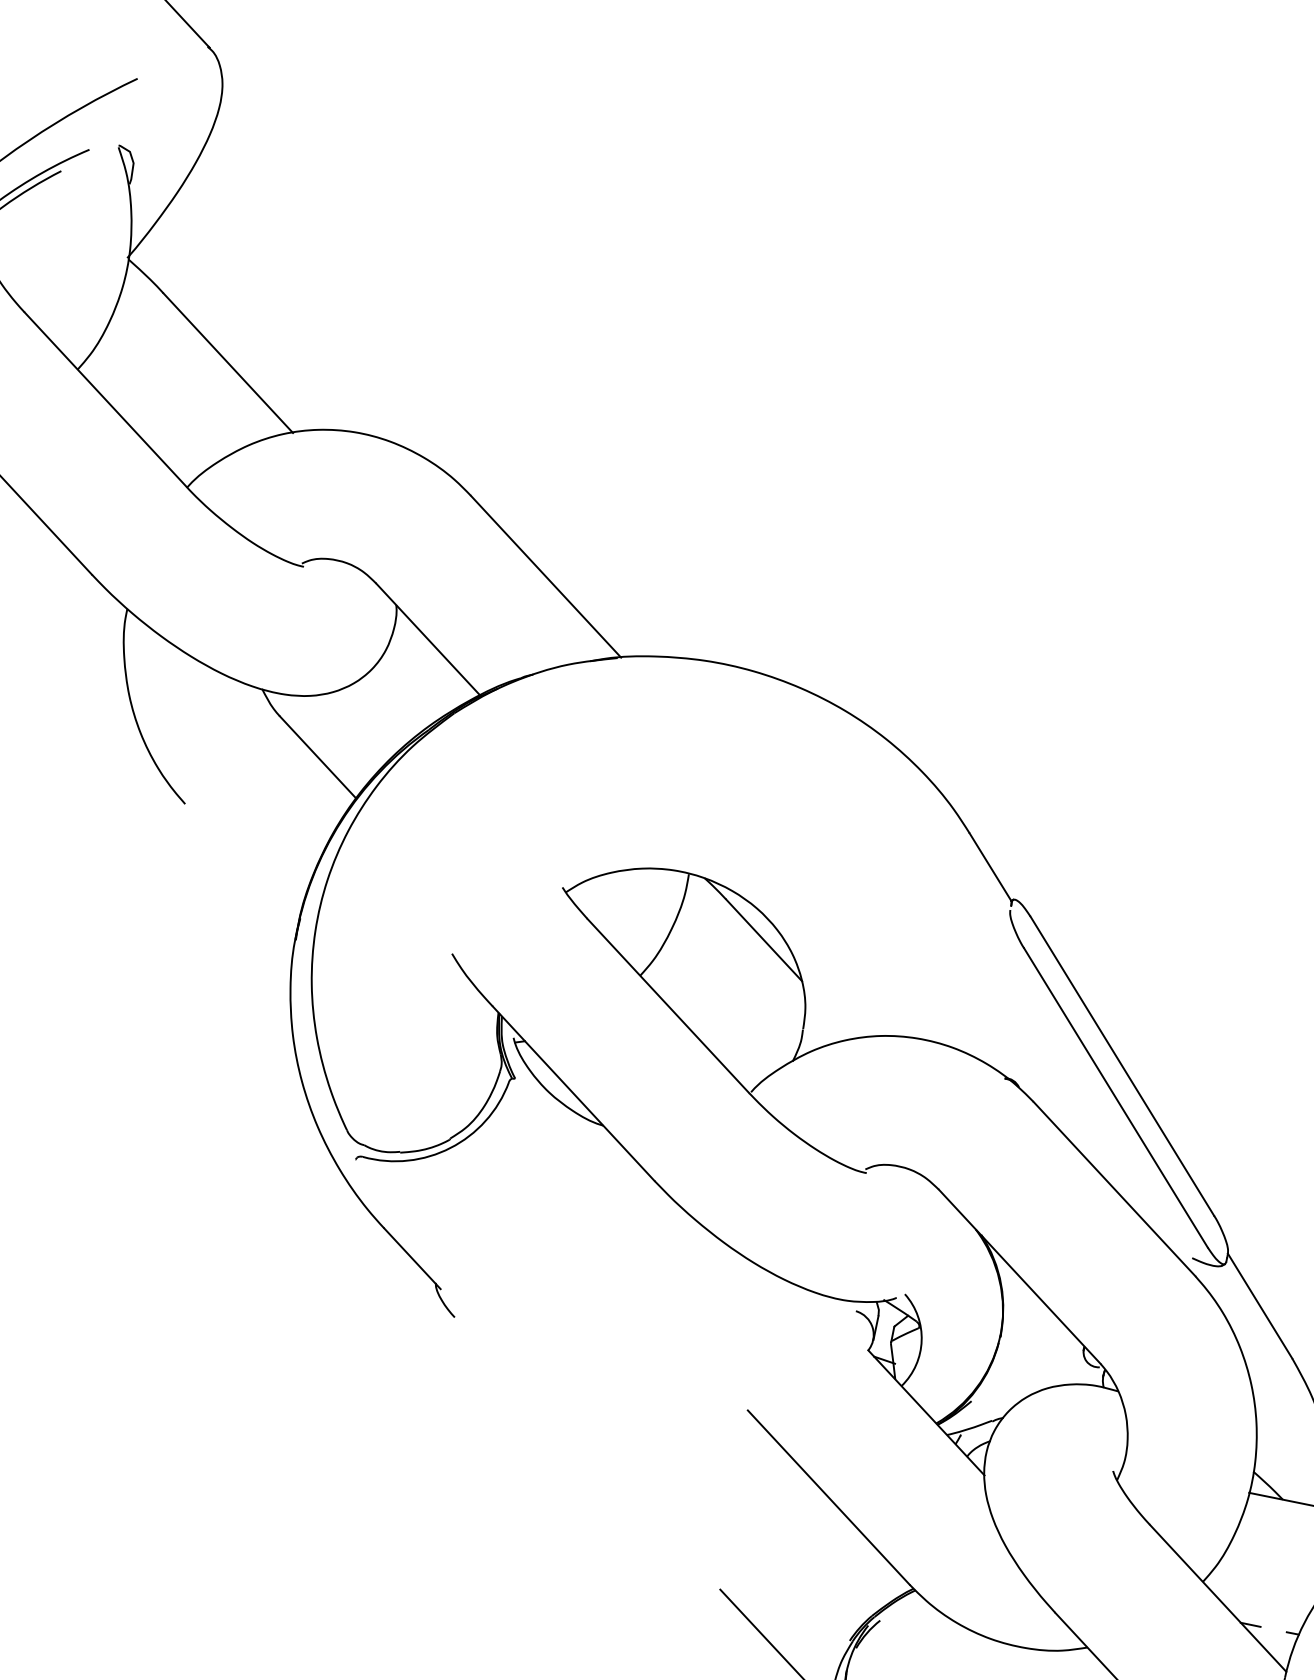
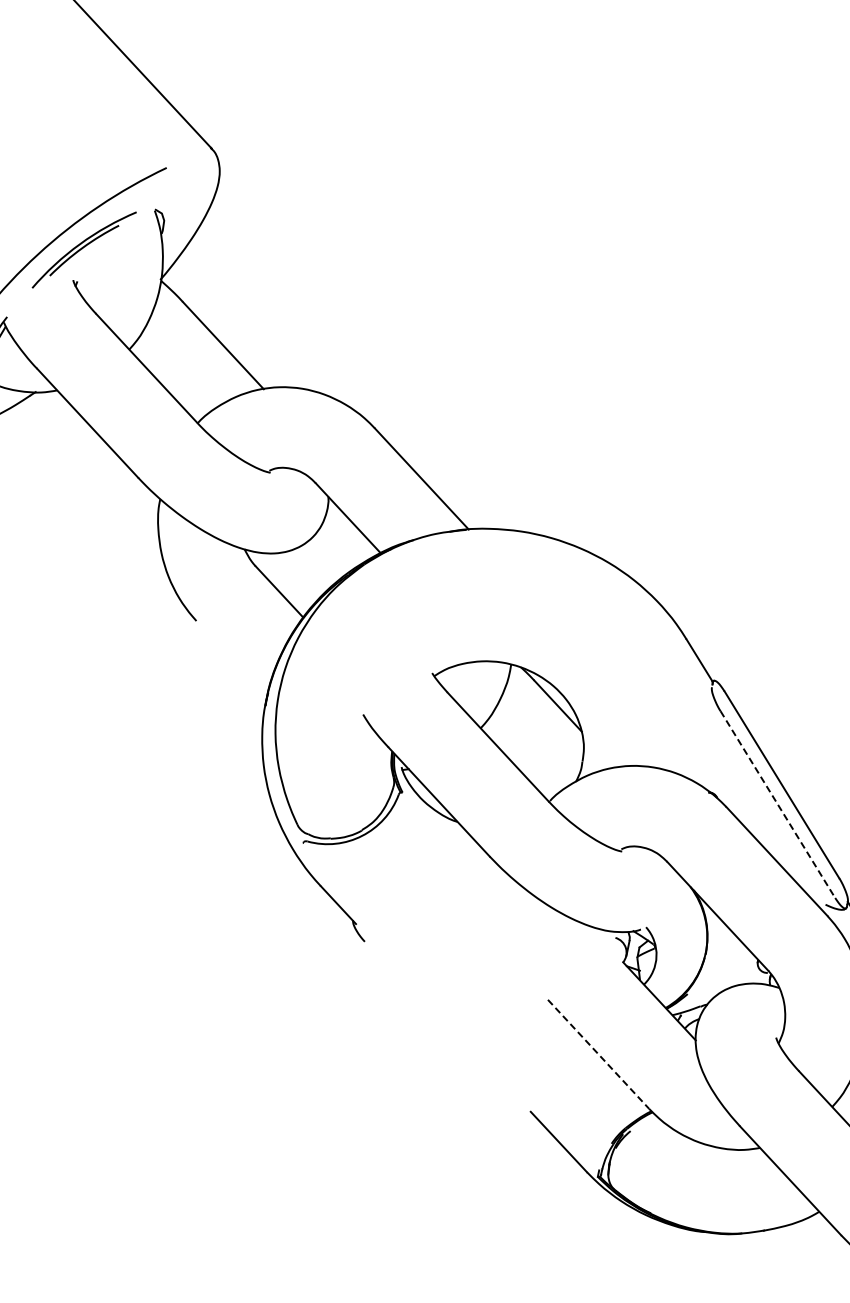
line: (1115, 1097) -> (777, 804), solid -> dashed
line: (828, 1497) -> (598, 1054), solid -> dashed

